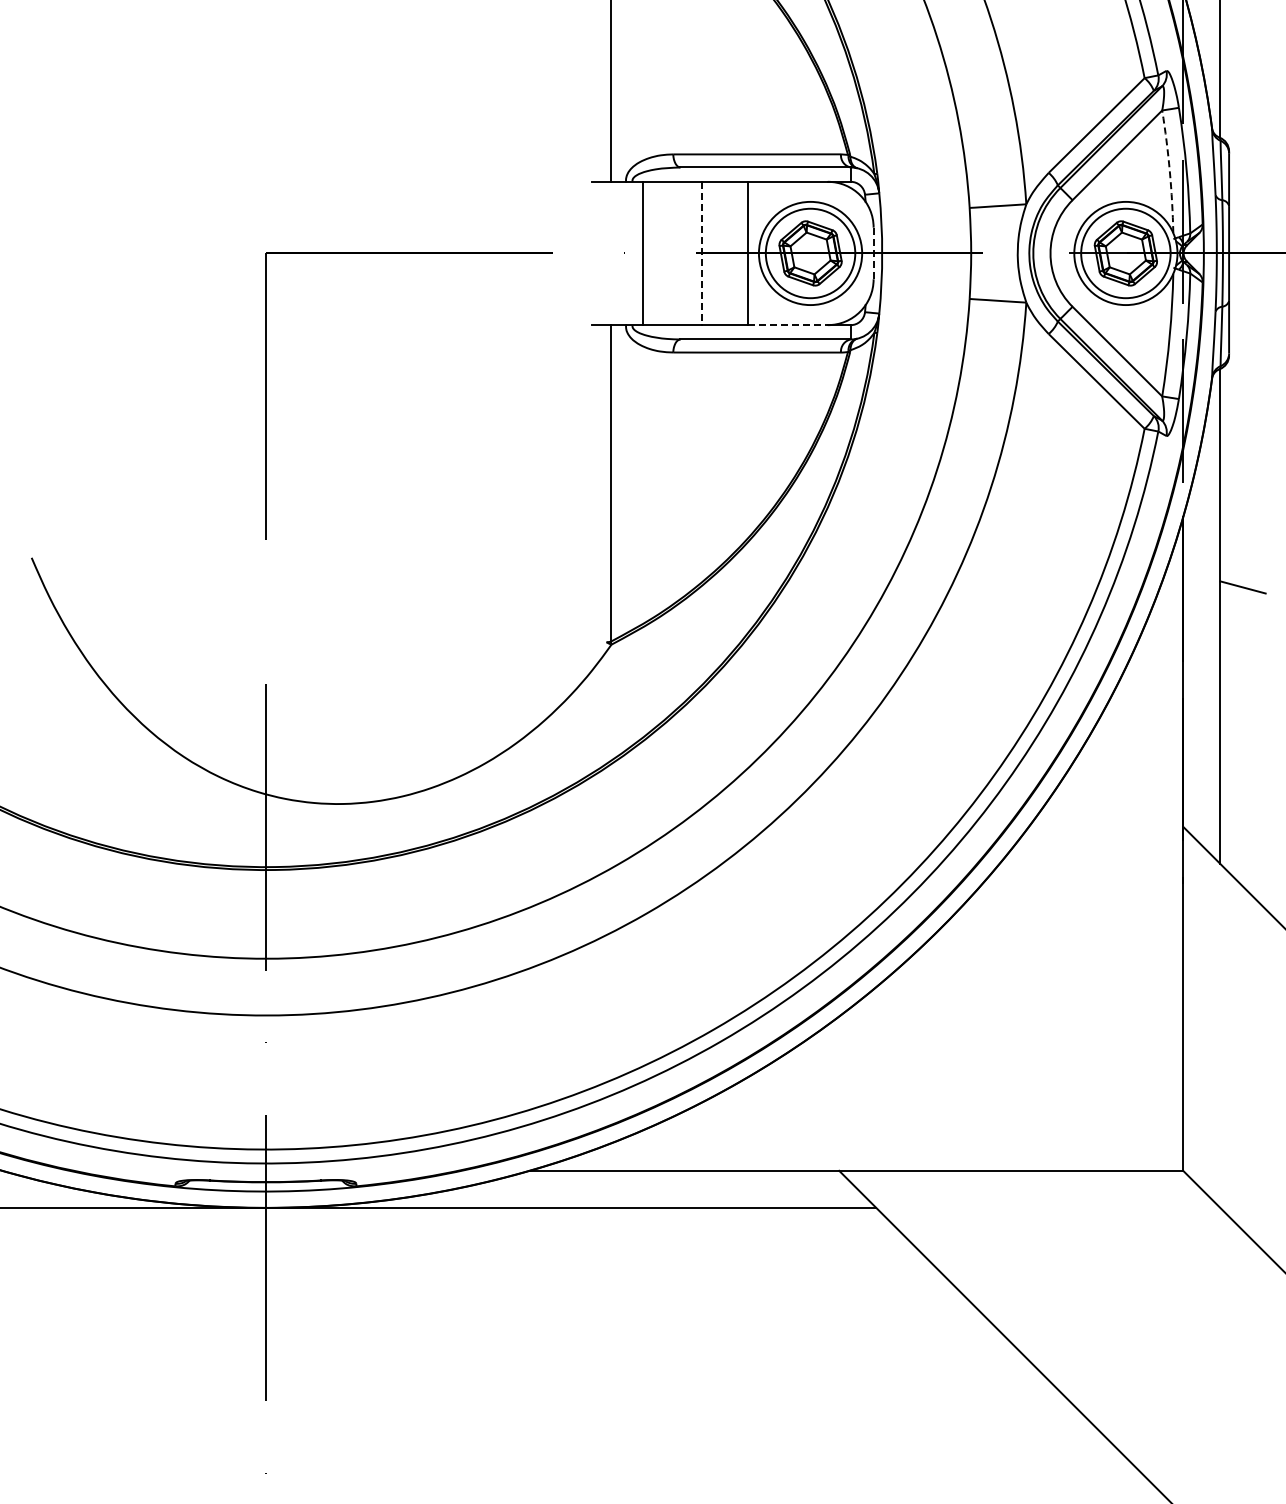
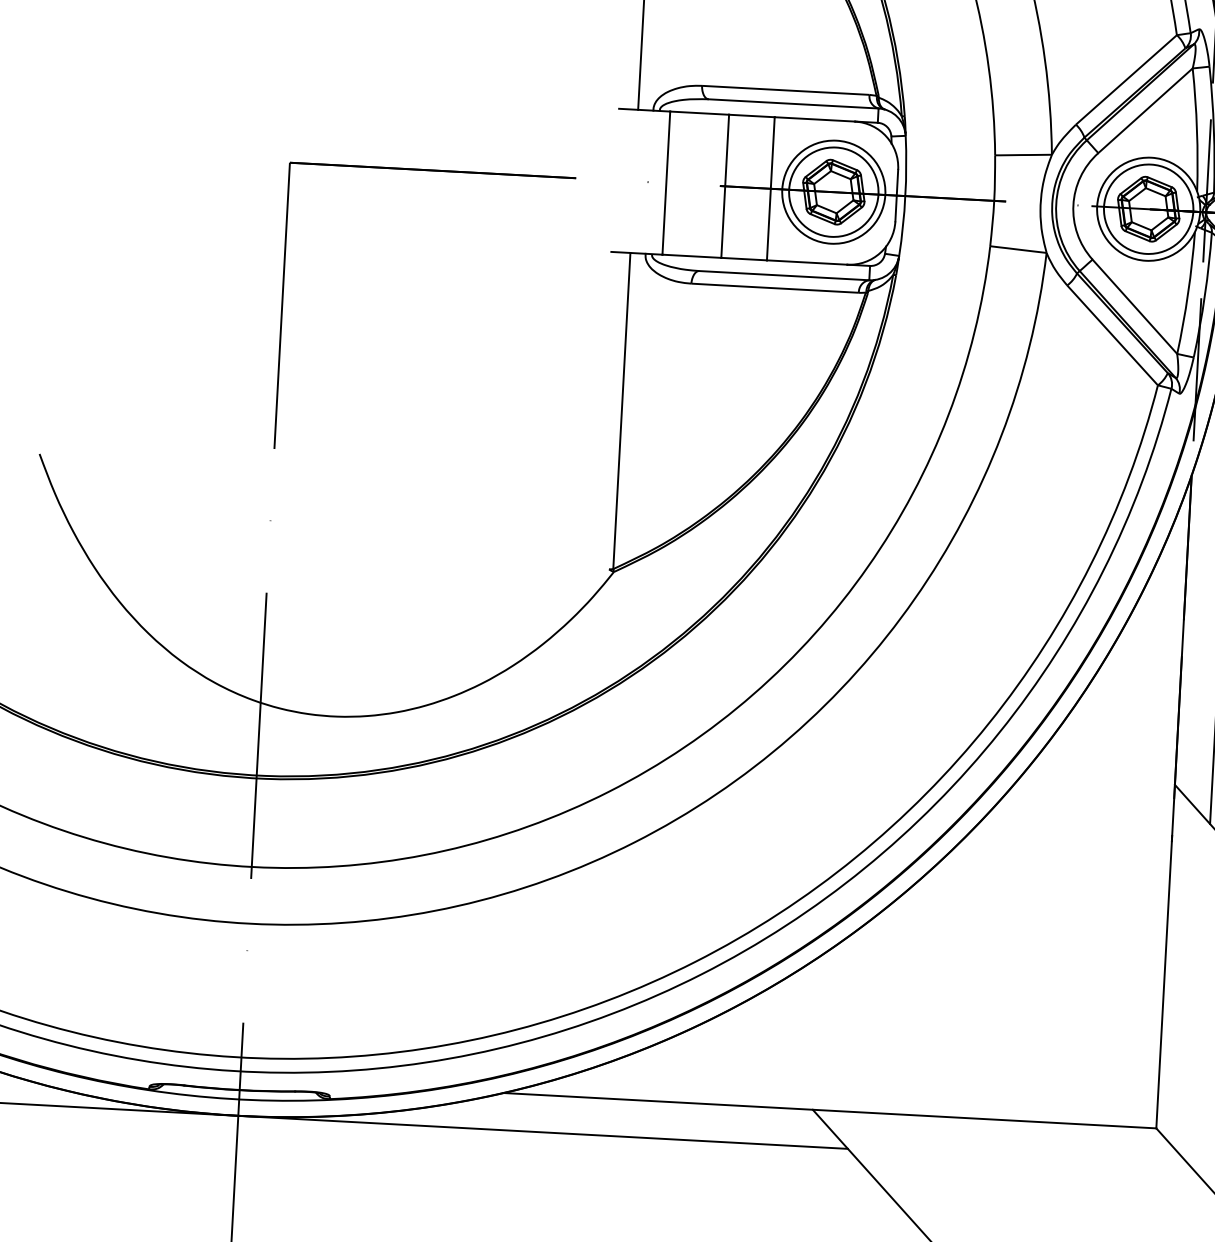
arc: (1169, 171) -> (1196, 129), dashed -> solid
line: (701, 253) -> (724, 186), dashed -> solid
line: (873, 253) -> (896, 195), dashed -> solid
line: (788, 325) -> (807, 262), dashed -> solid

